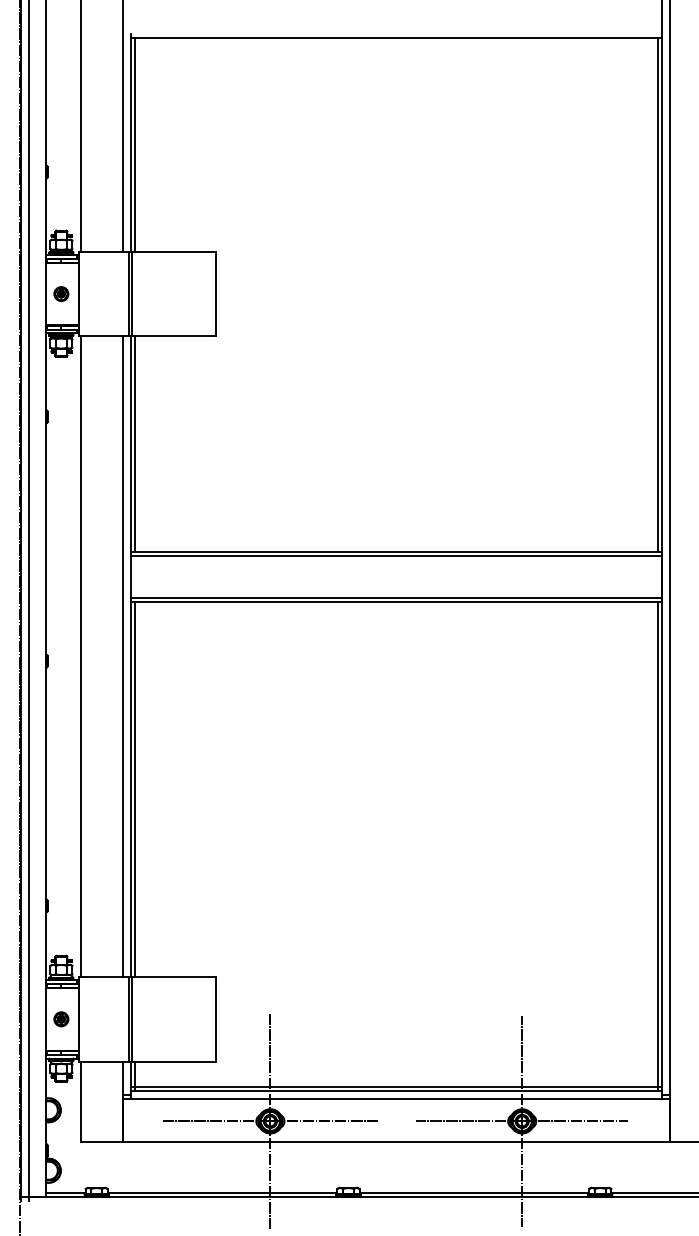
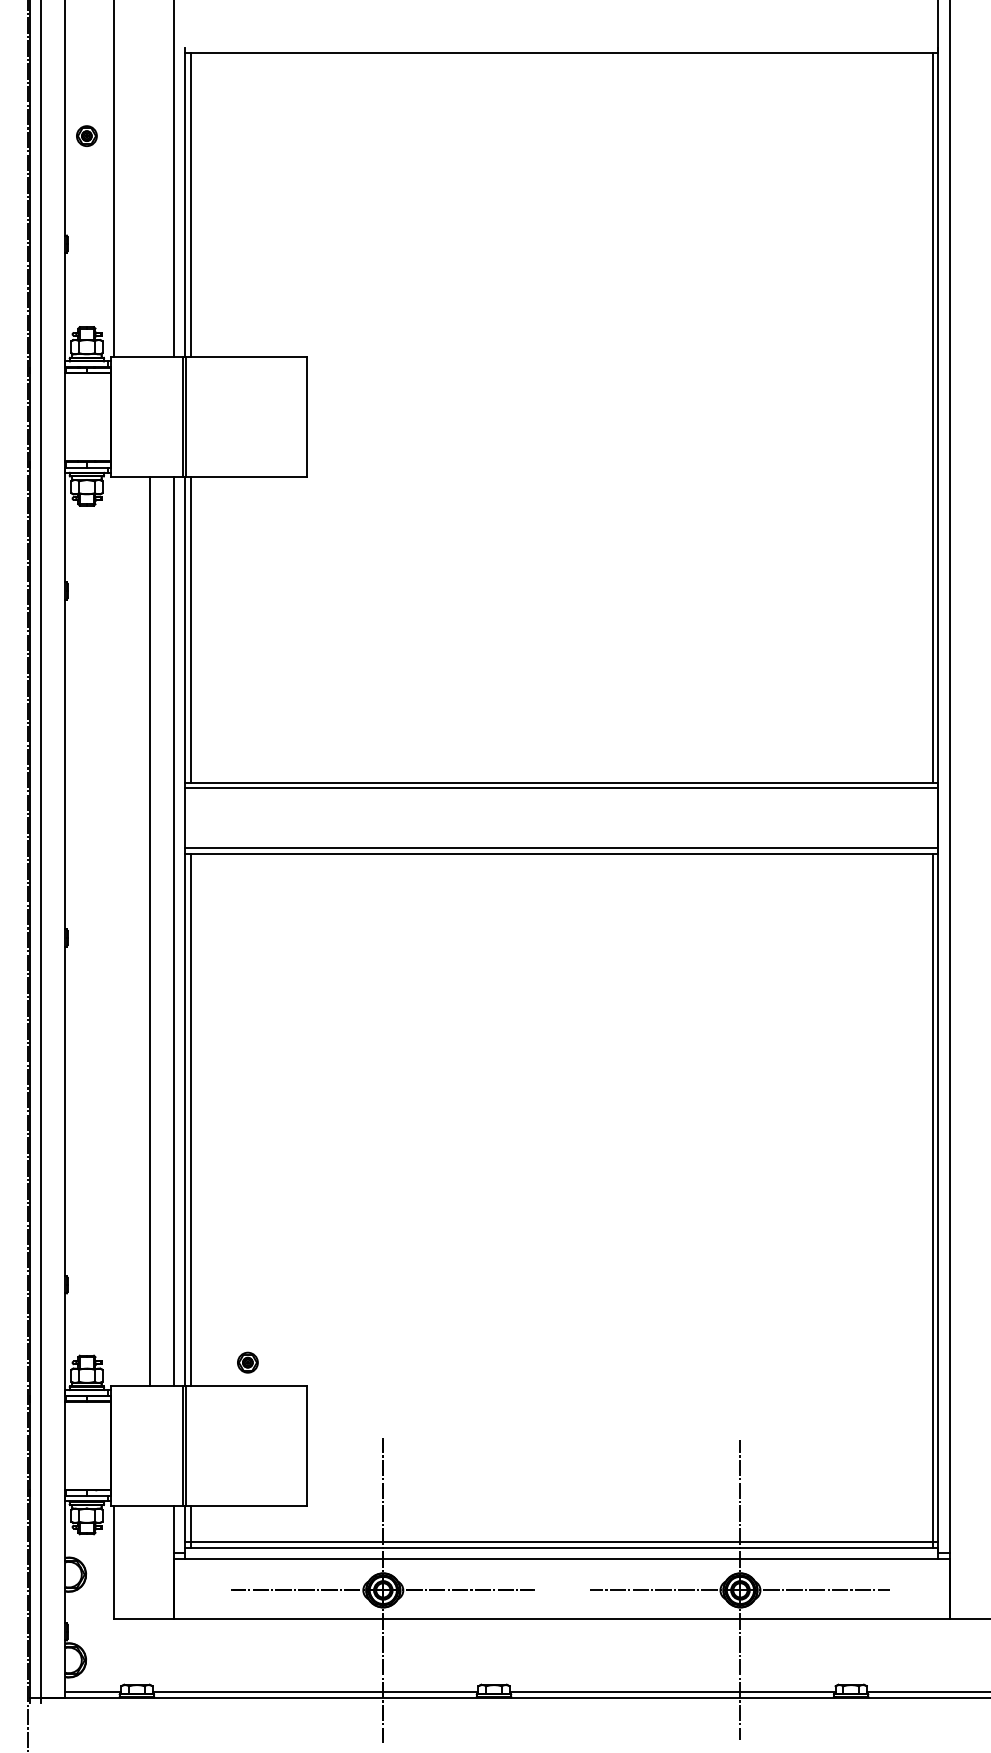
part: (61, 293) -> (86, 135), moved
line: (80, 656) -> (150, 931), moved
part: (61, 1019) -> (247, 1362), moved

